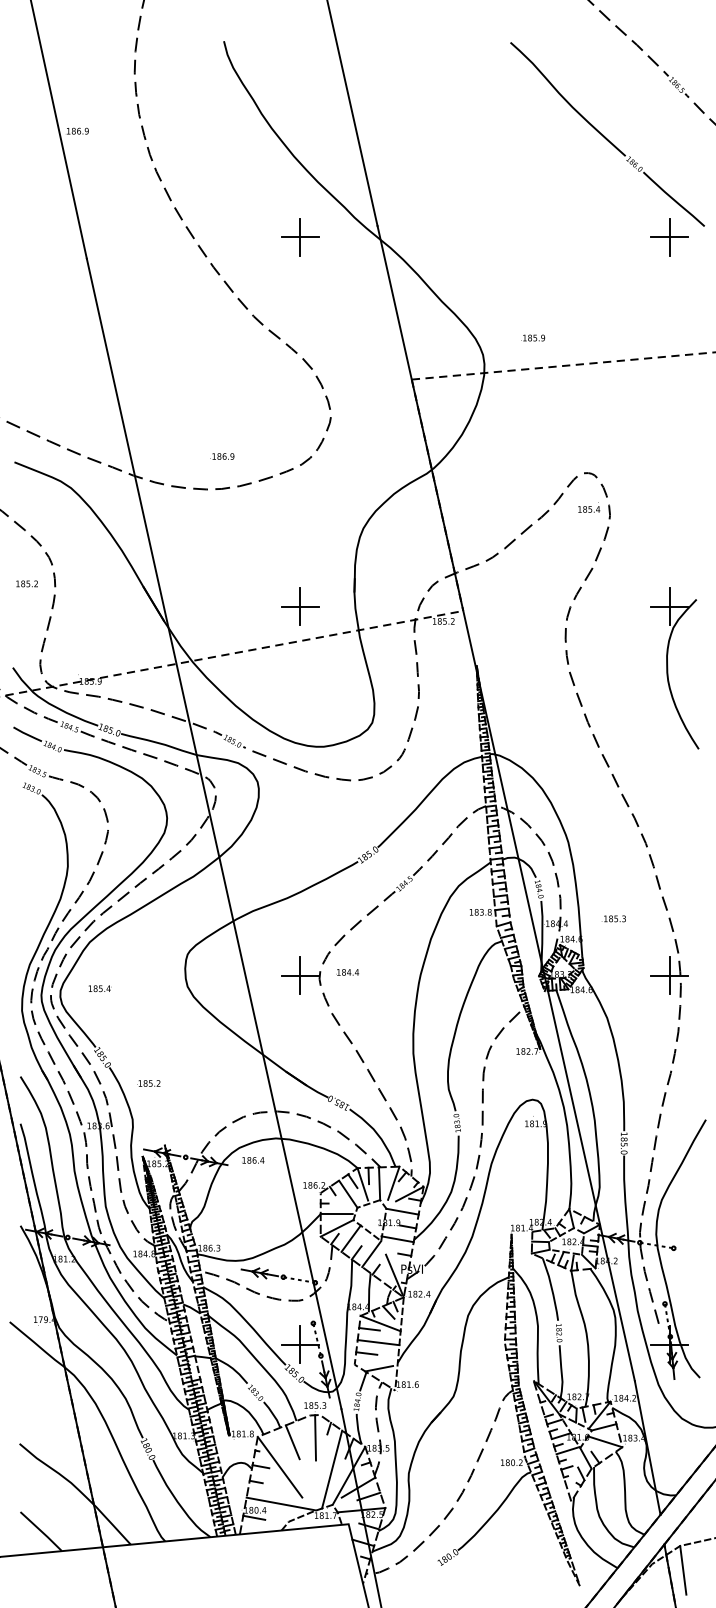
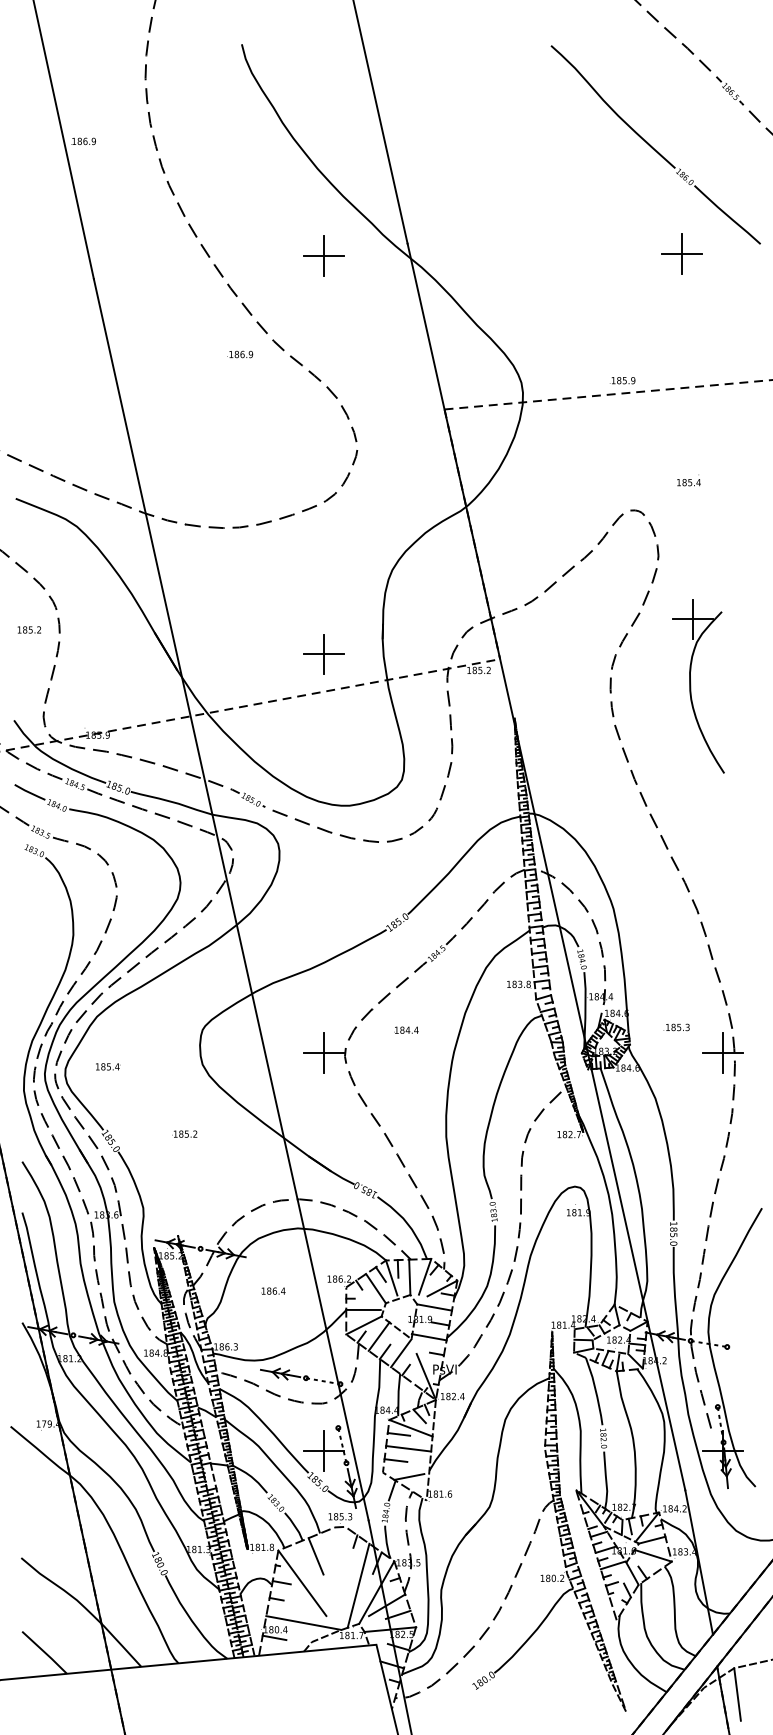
part: (669, 236) -> (681, 253), moved
text: (533, 337) -> (622, 380), moved
text: (222, 456) -> (240, 354), moved
text: (588, 507) -> (688, 480), moved
part: (668, 668) -> (691, 686), moved
text: (613, 918) -> (676, 1027), moved
text: (347, 971) -> (406, 1029), moved
text: (148, 1082) -> (184, 1133), moved
text: (253, 1159) -> (273, 1290), moved
line: (315, 1437) -> (340, 1551), removed

